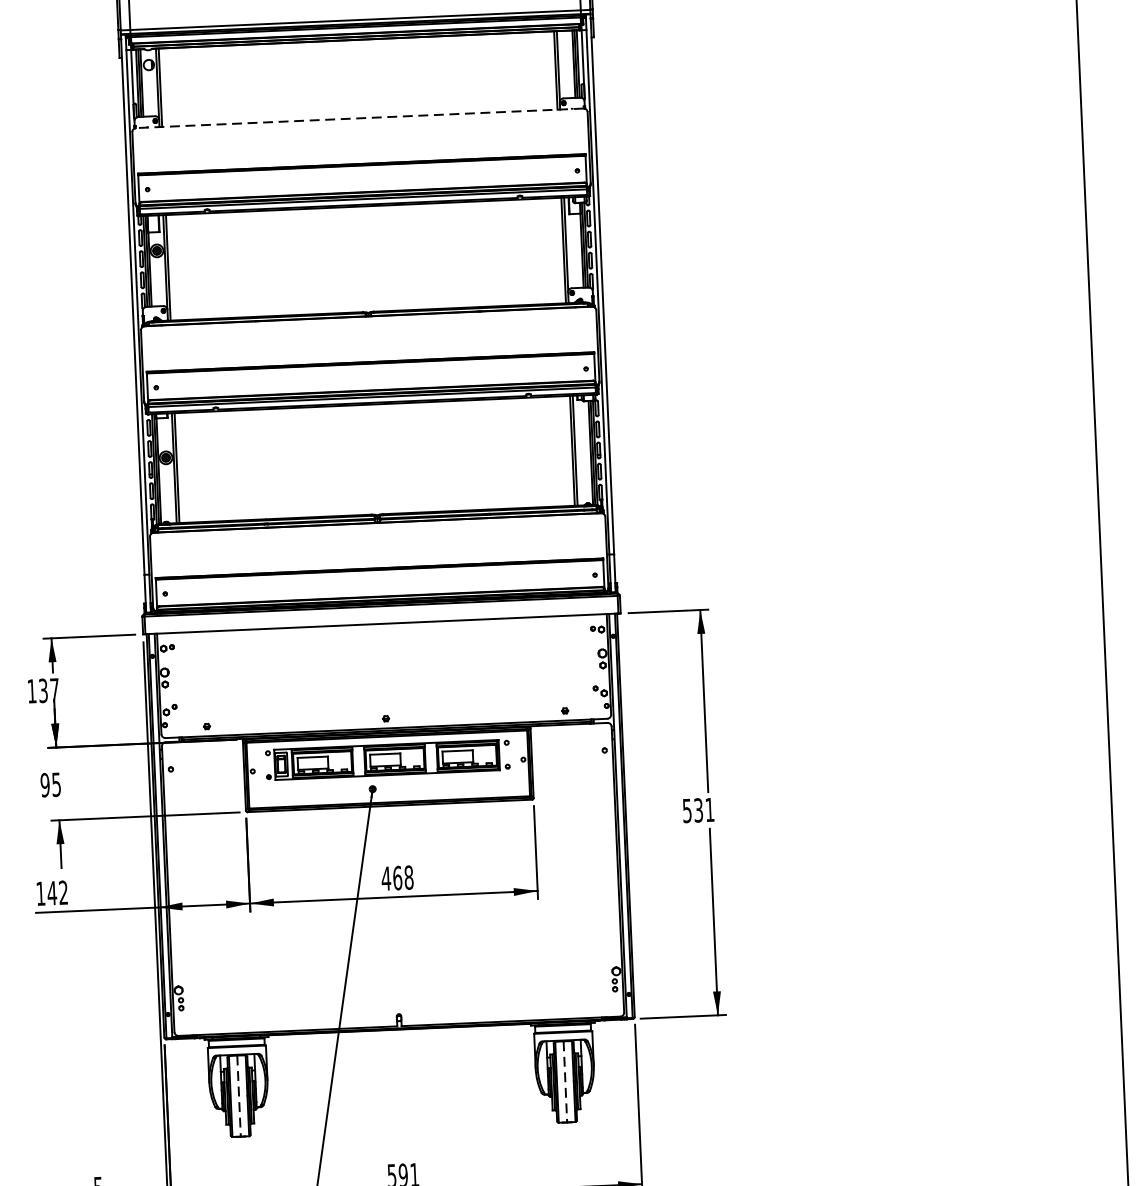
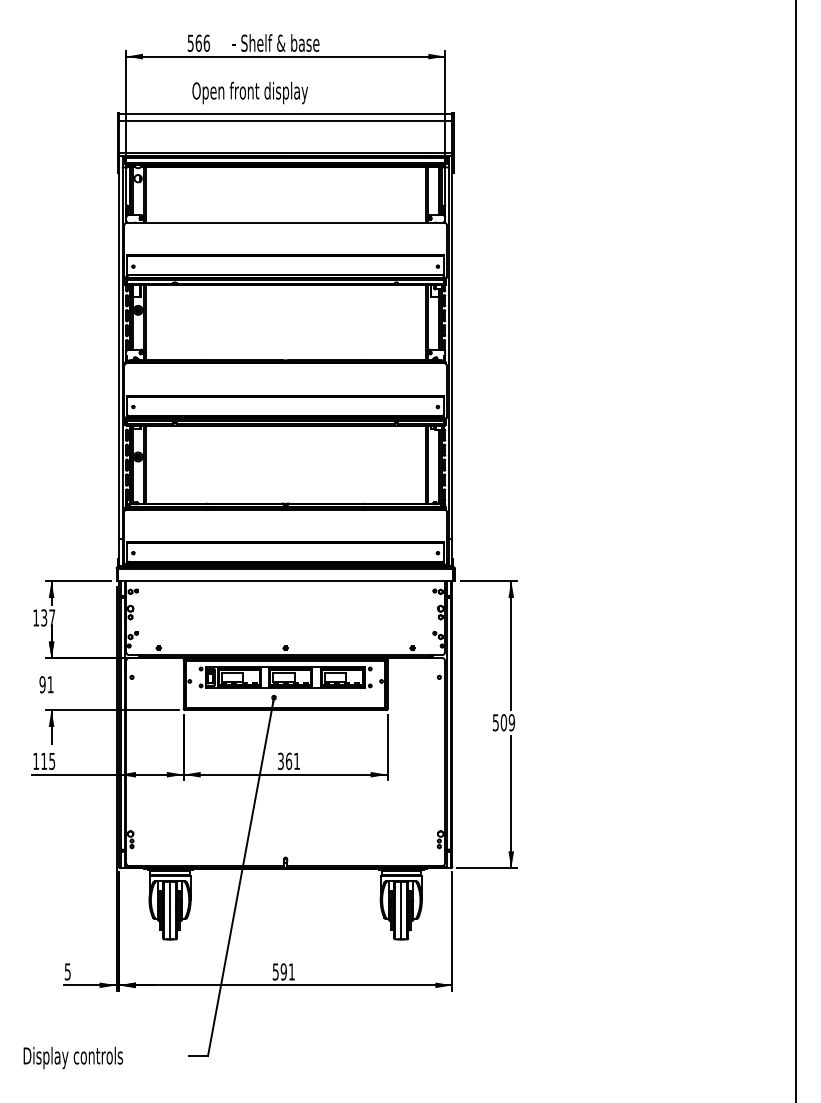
line: (359, 117) -> (285, 222), dashed -> solid
text: (56, 784) -> (50, 684), 95 -> 91
text: (703, 809) -> (507, 722), 531 -> 509
text: (396, 878) -> (288, 761), 468 -> 361
text: (56, 893) -> (47, 761), 142 -> 115
line: (565, 1081) -> (401, 910), dashed -> solid
line: (239, 1095) -> (170, 910), dashed -> solid

